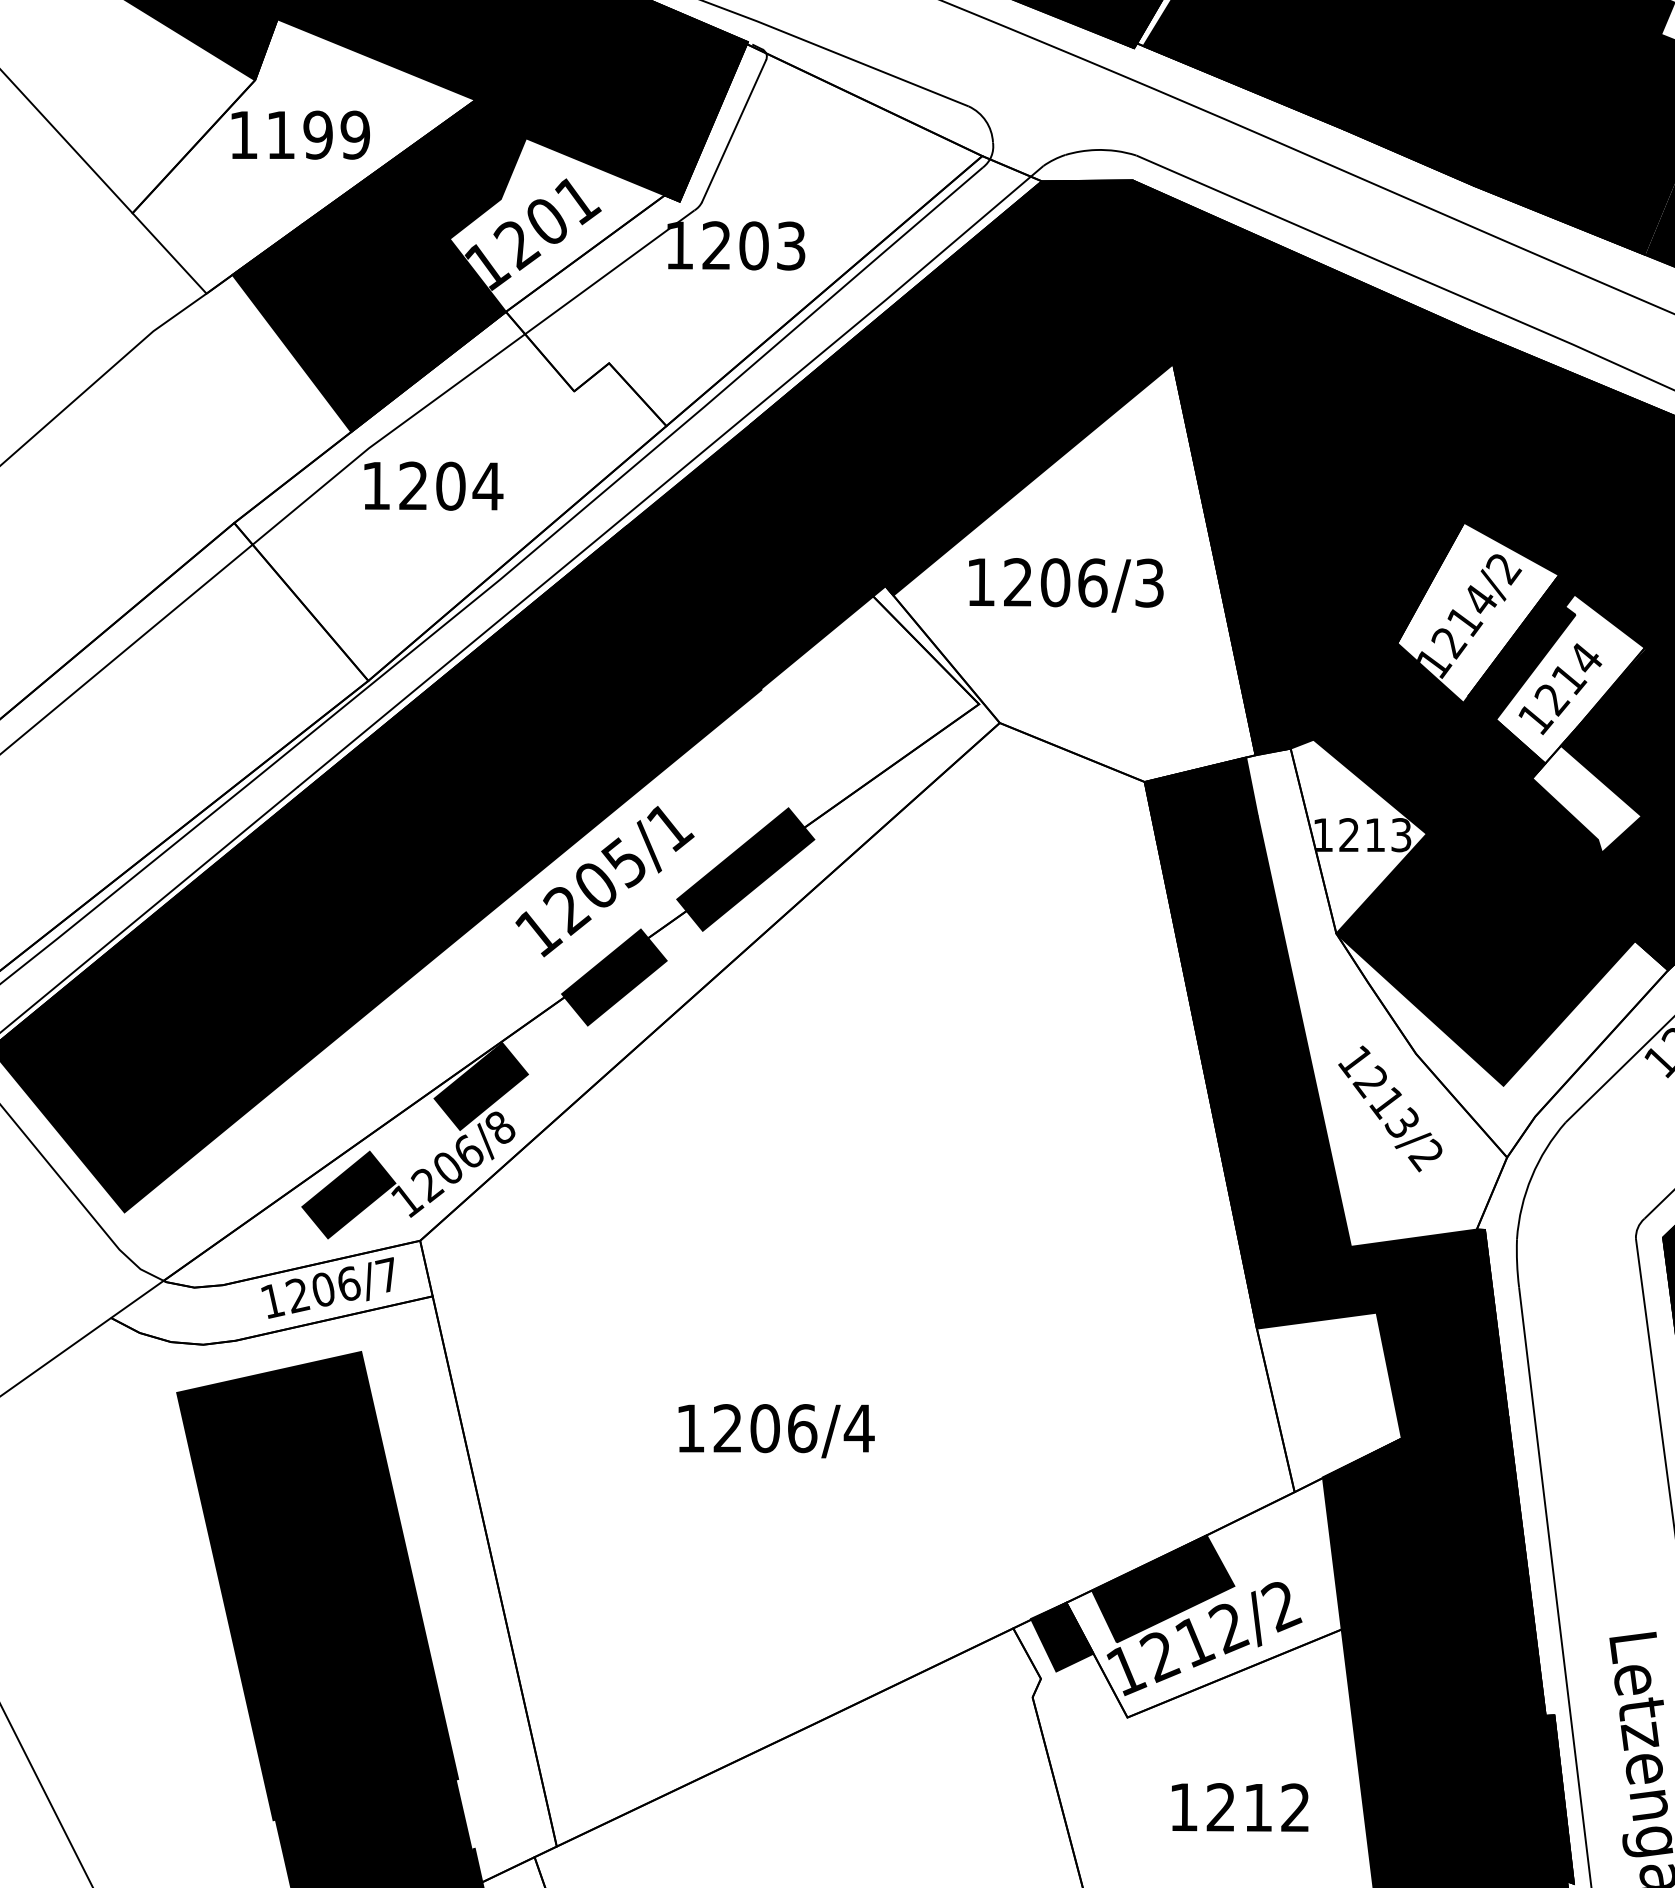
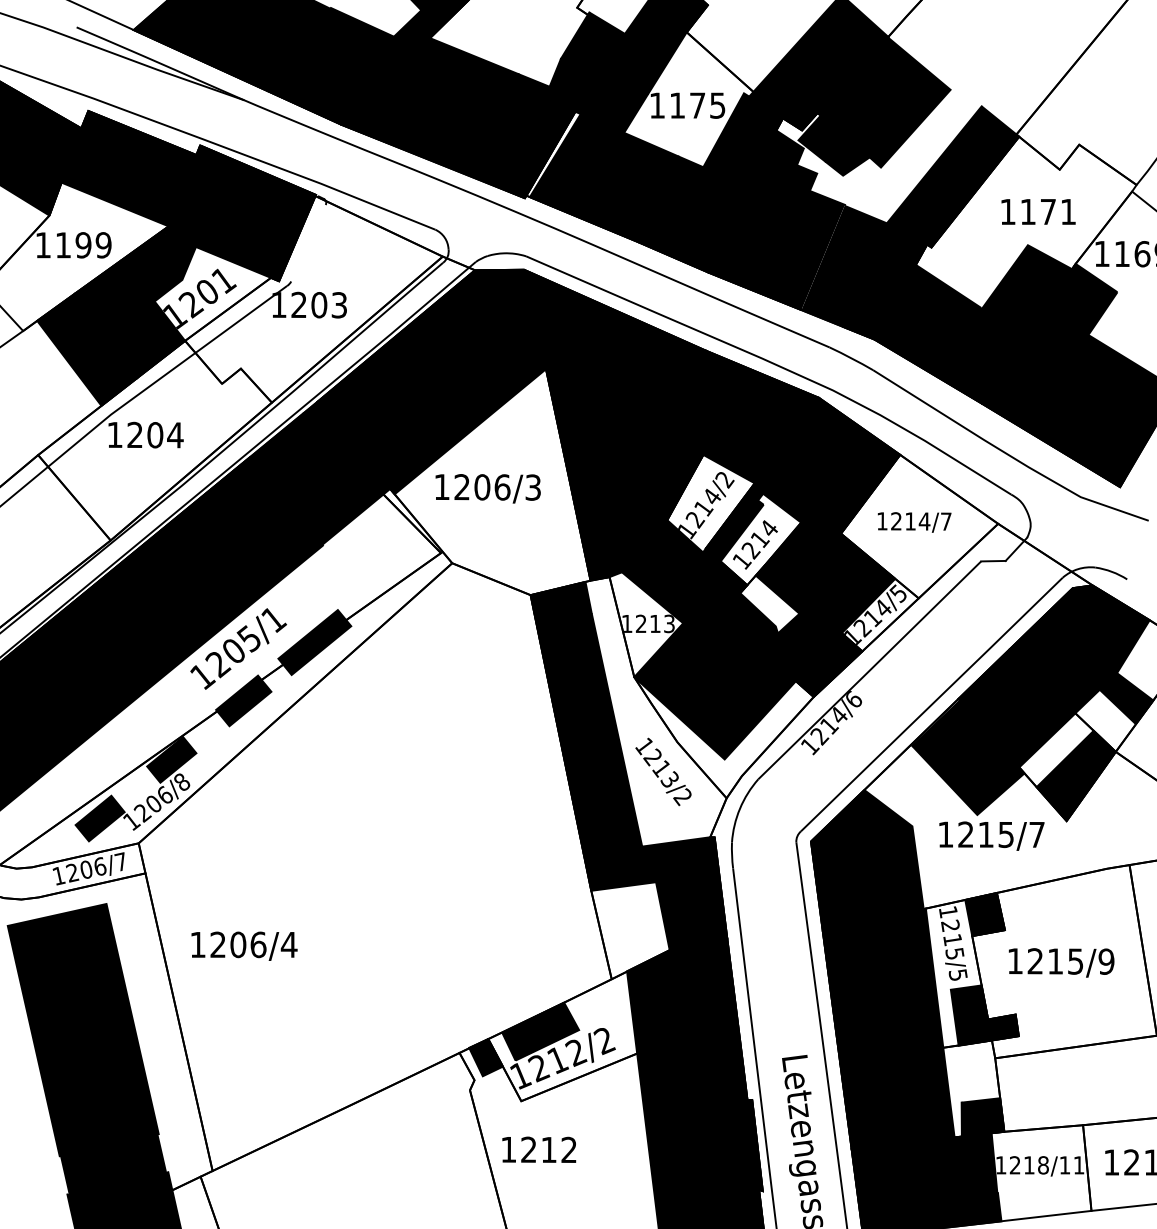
line: (734, 131) -> (308, 243), removed
text: (776, 1429) -> (244, 945), moved
text: (1240, 1806) -> (539, 1149), moved

